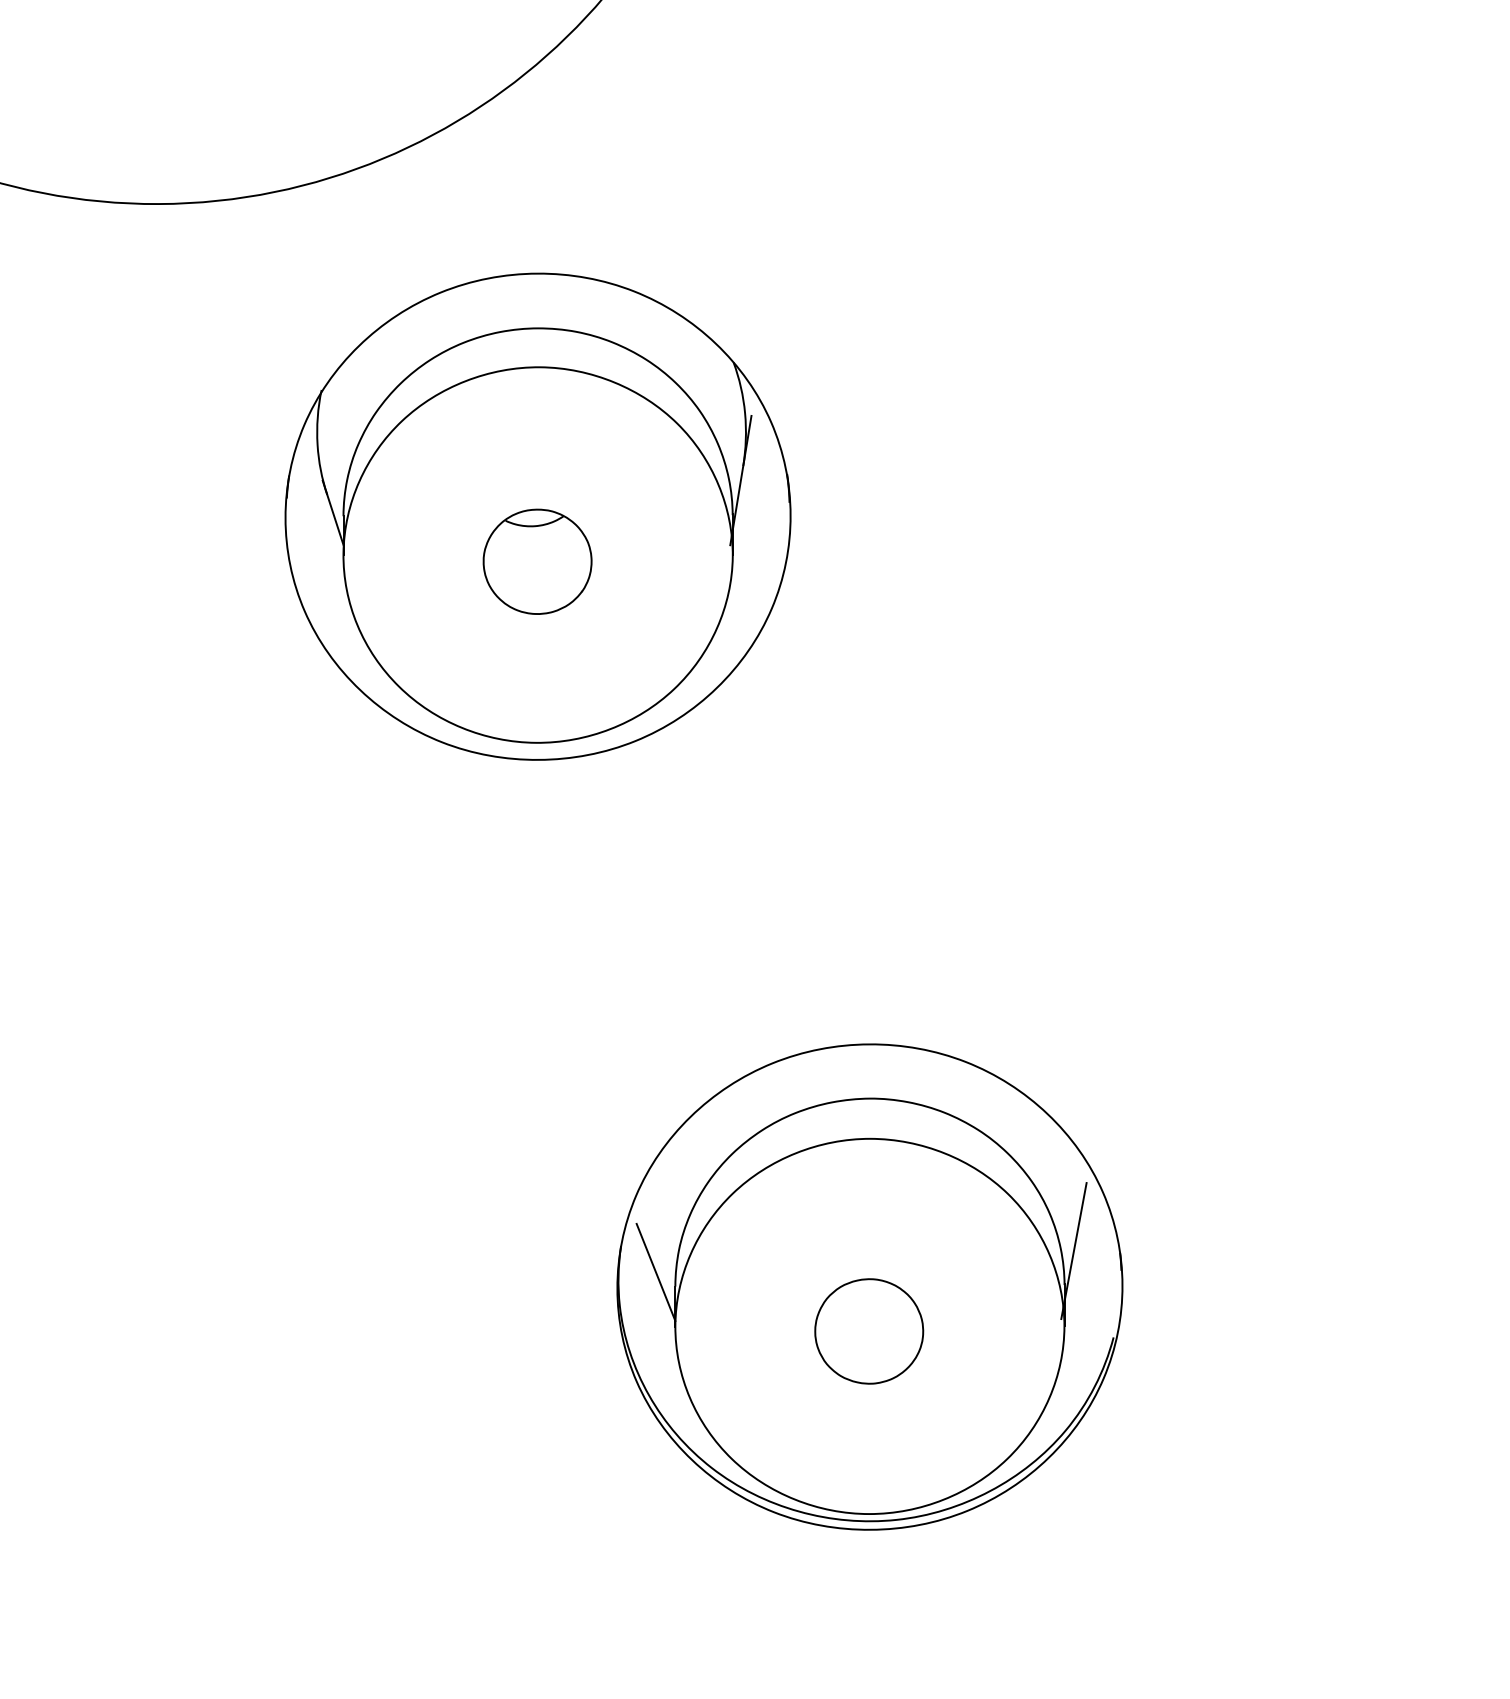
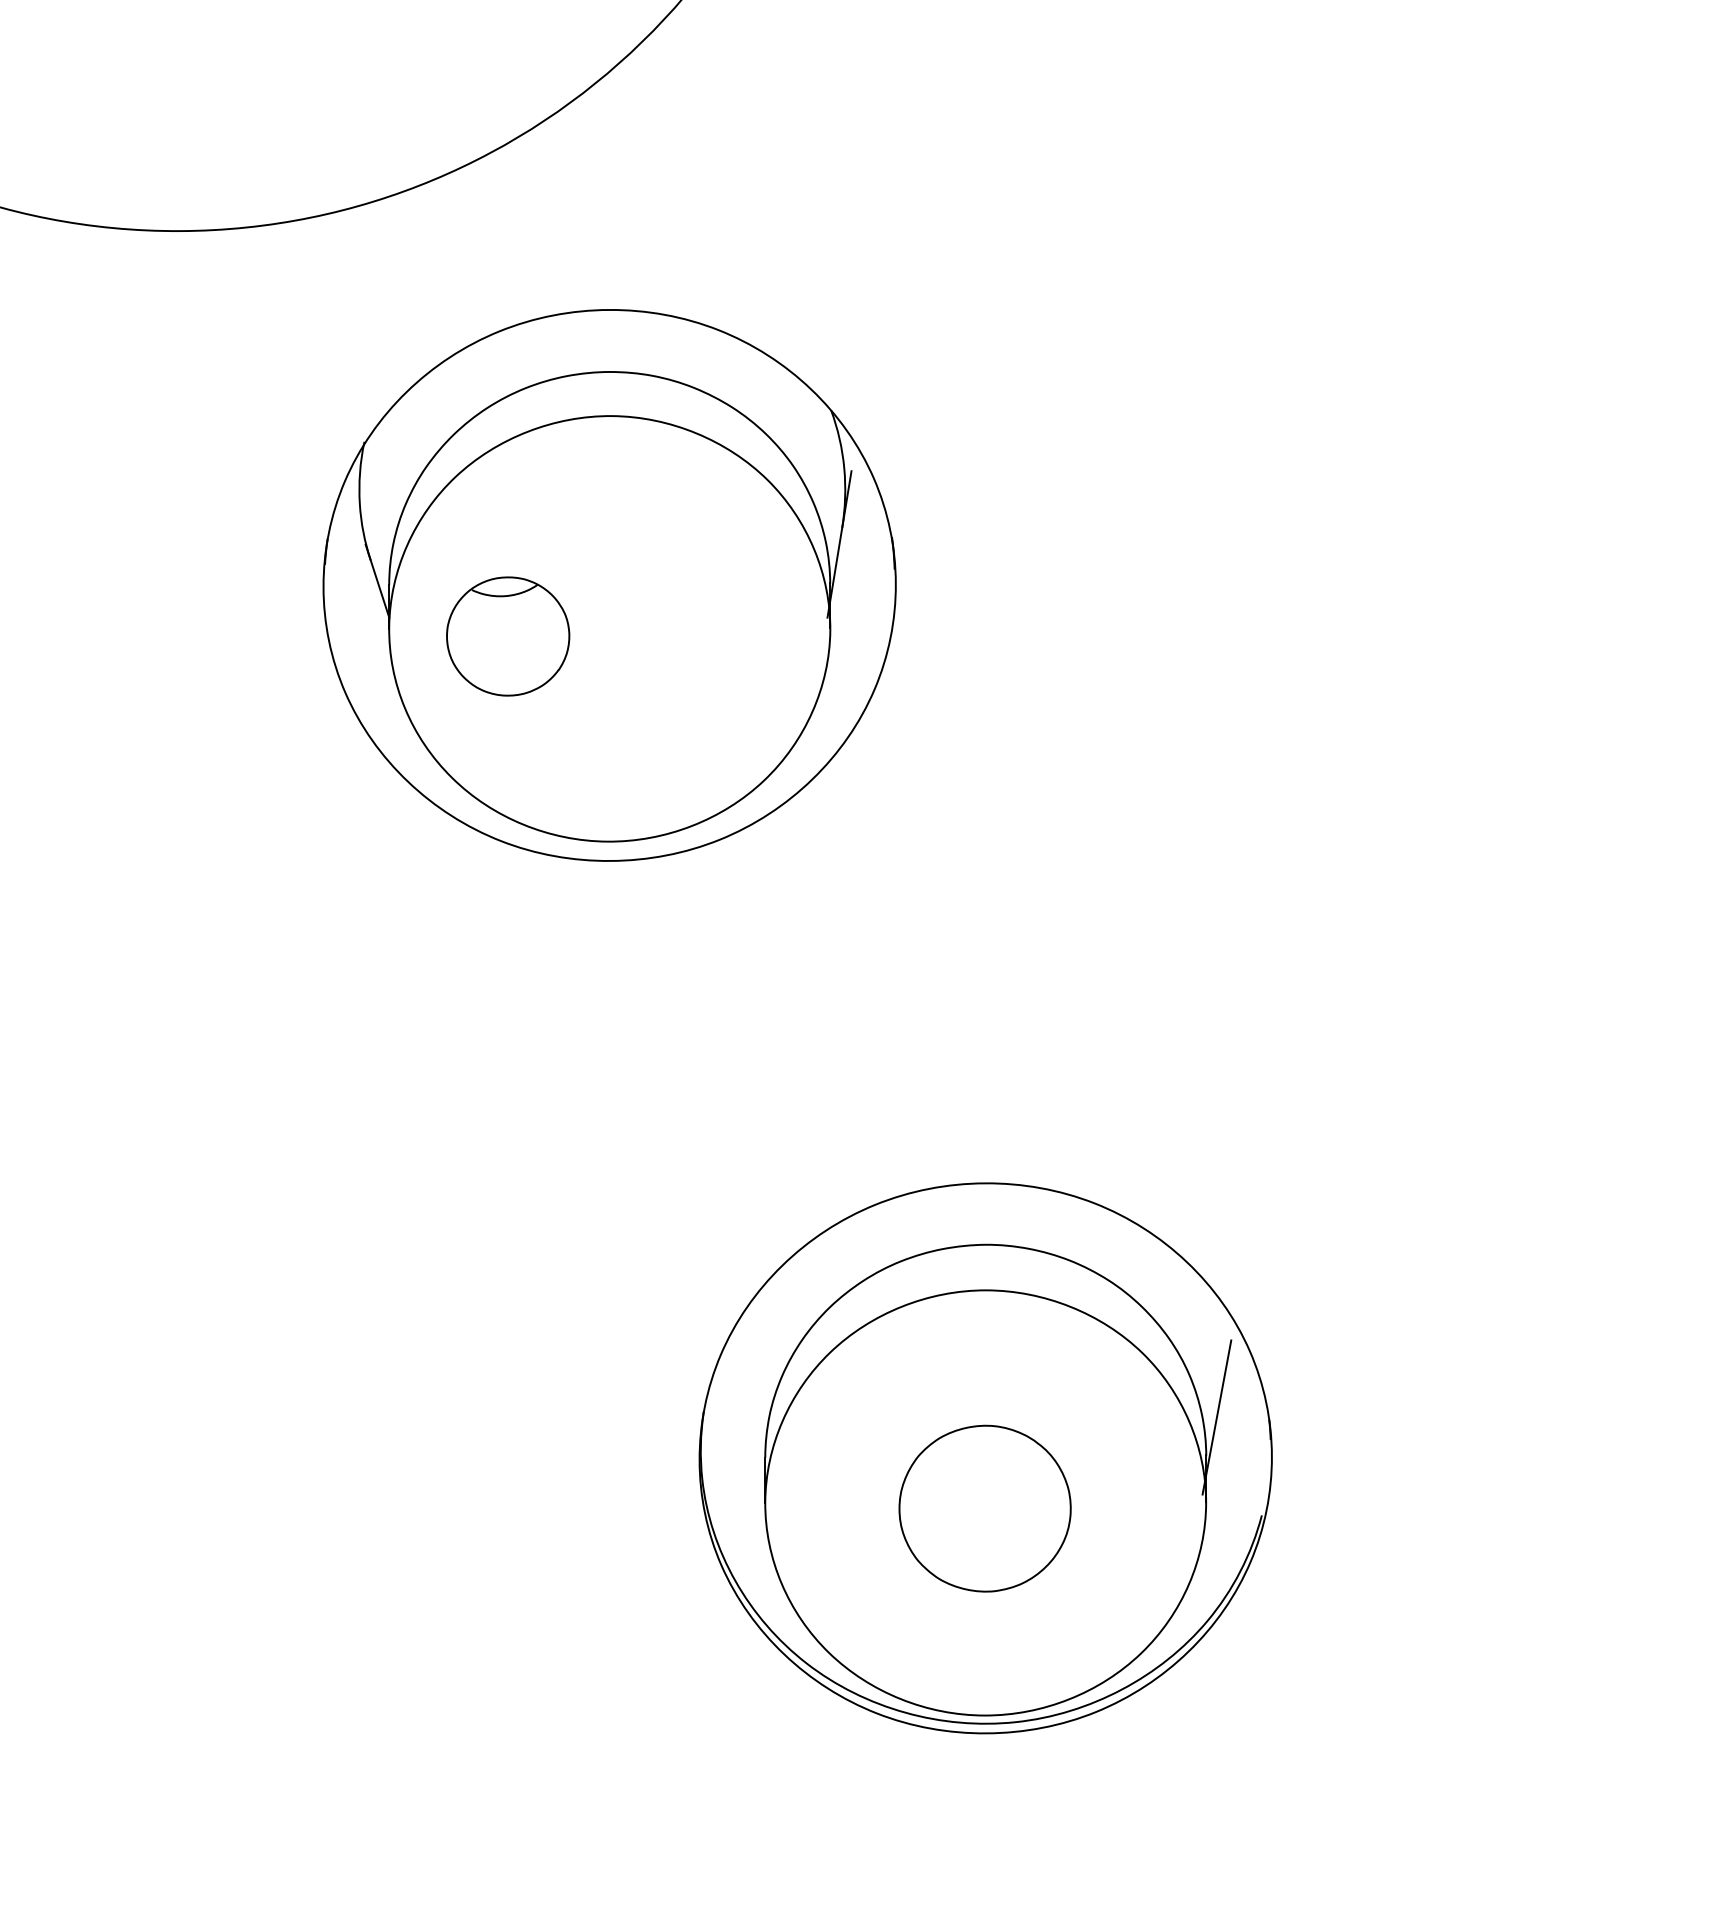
part: (537, 561) -> (508, 636), moved
line: (656, 1272) -> (743, 1441), removed
part: (868, 1331) -> (984, 1508), size x1.4

